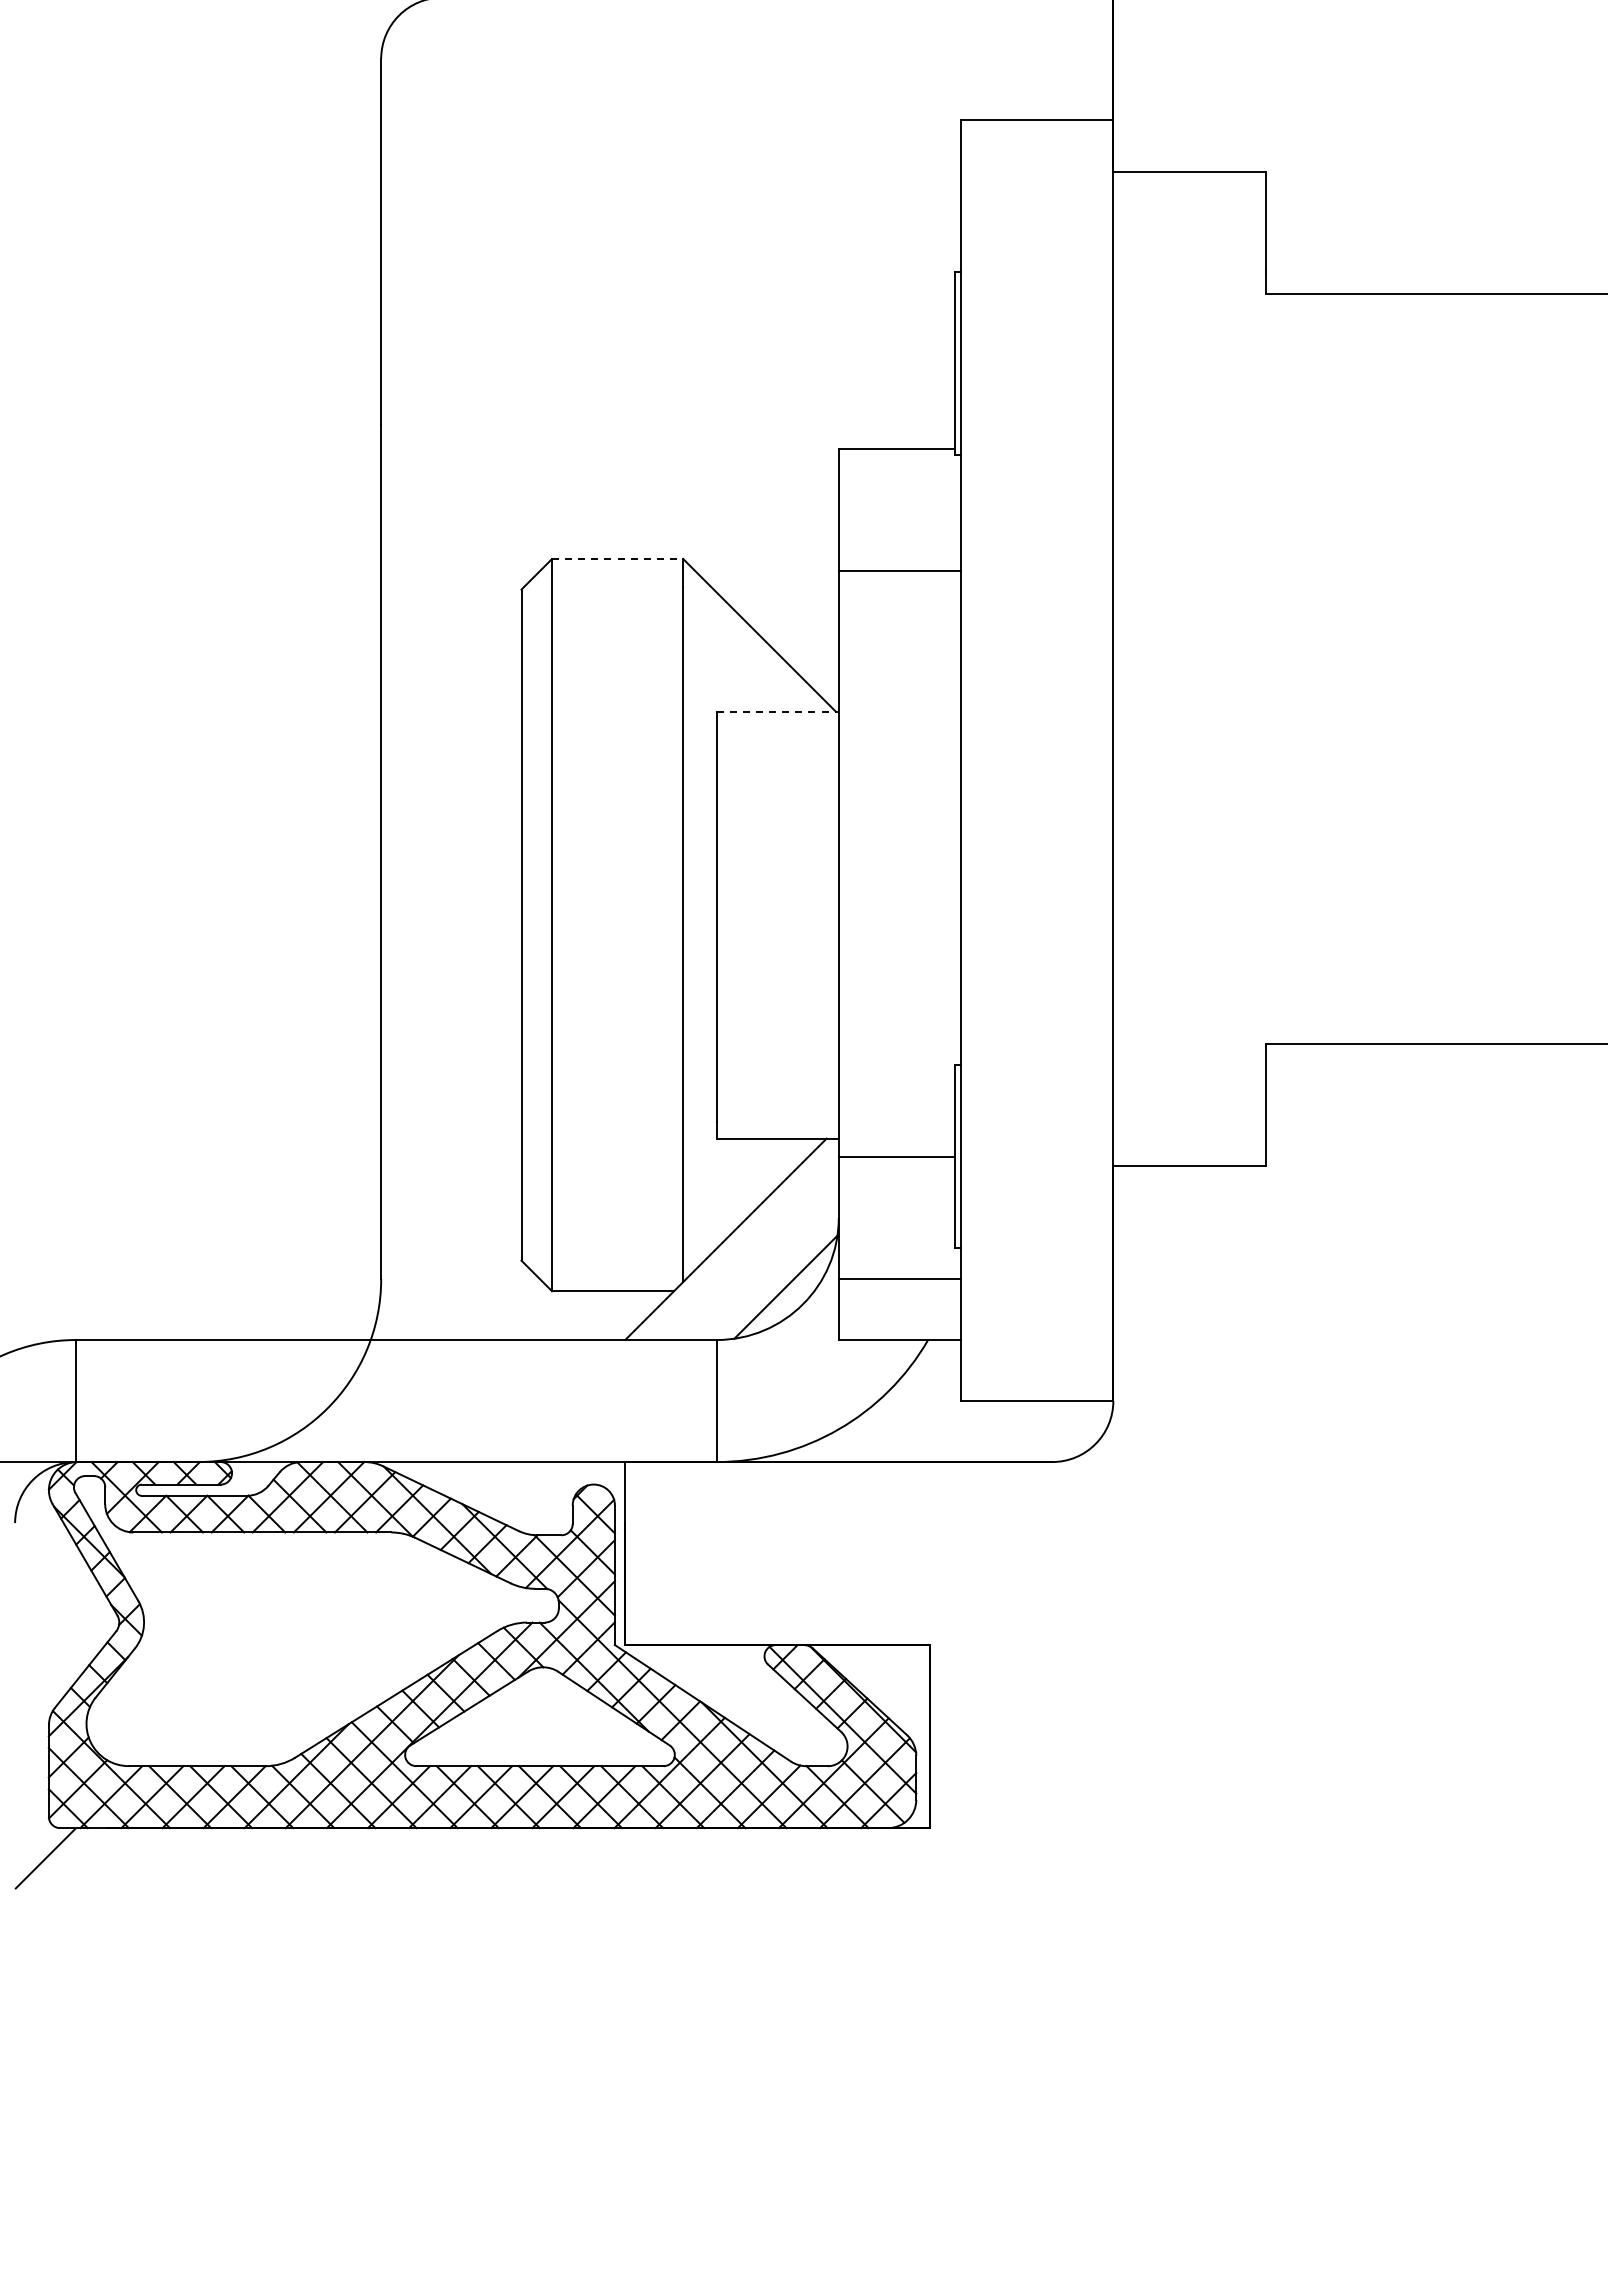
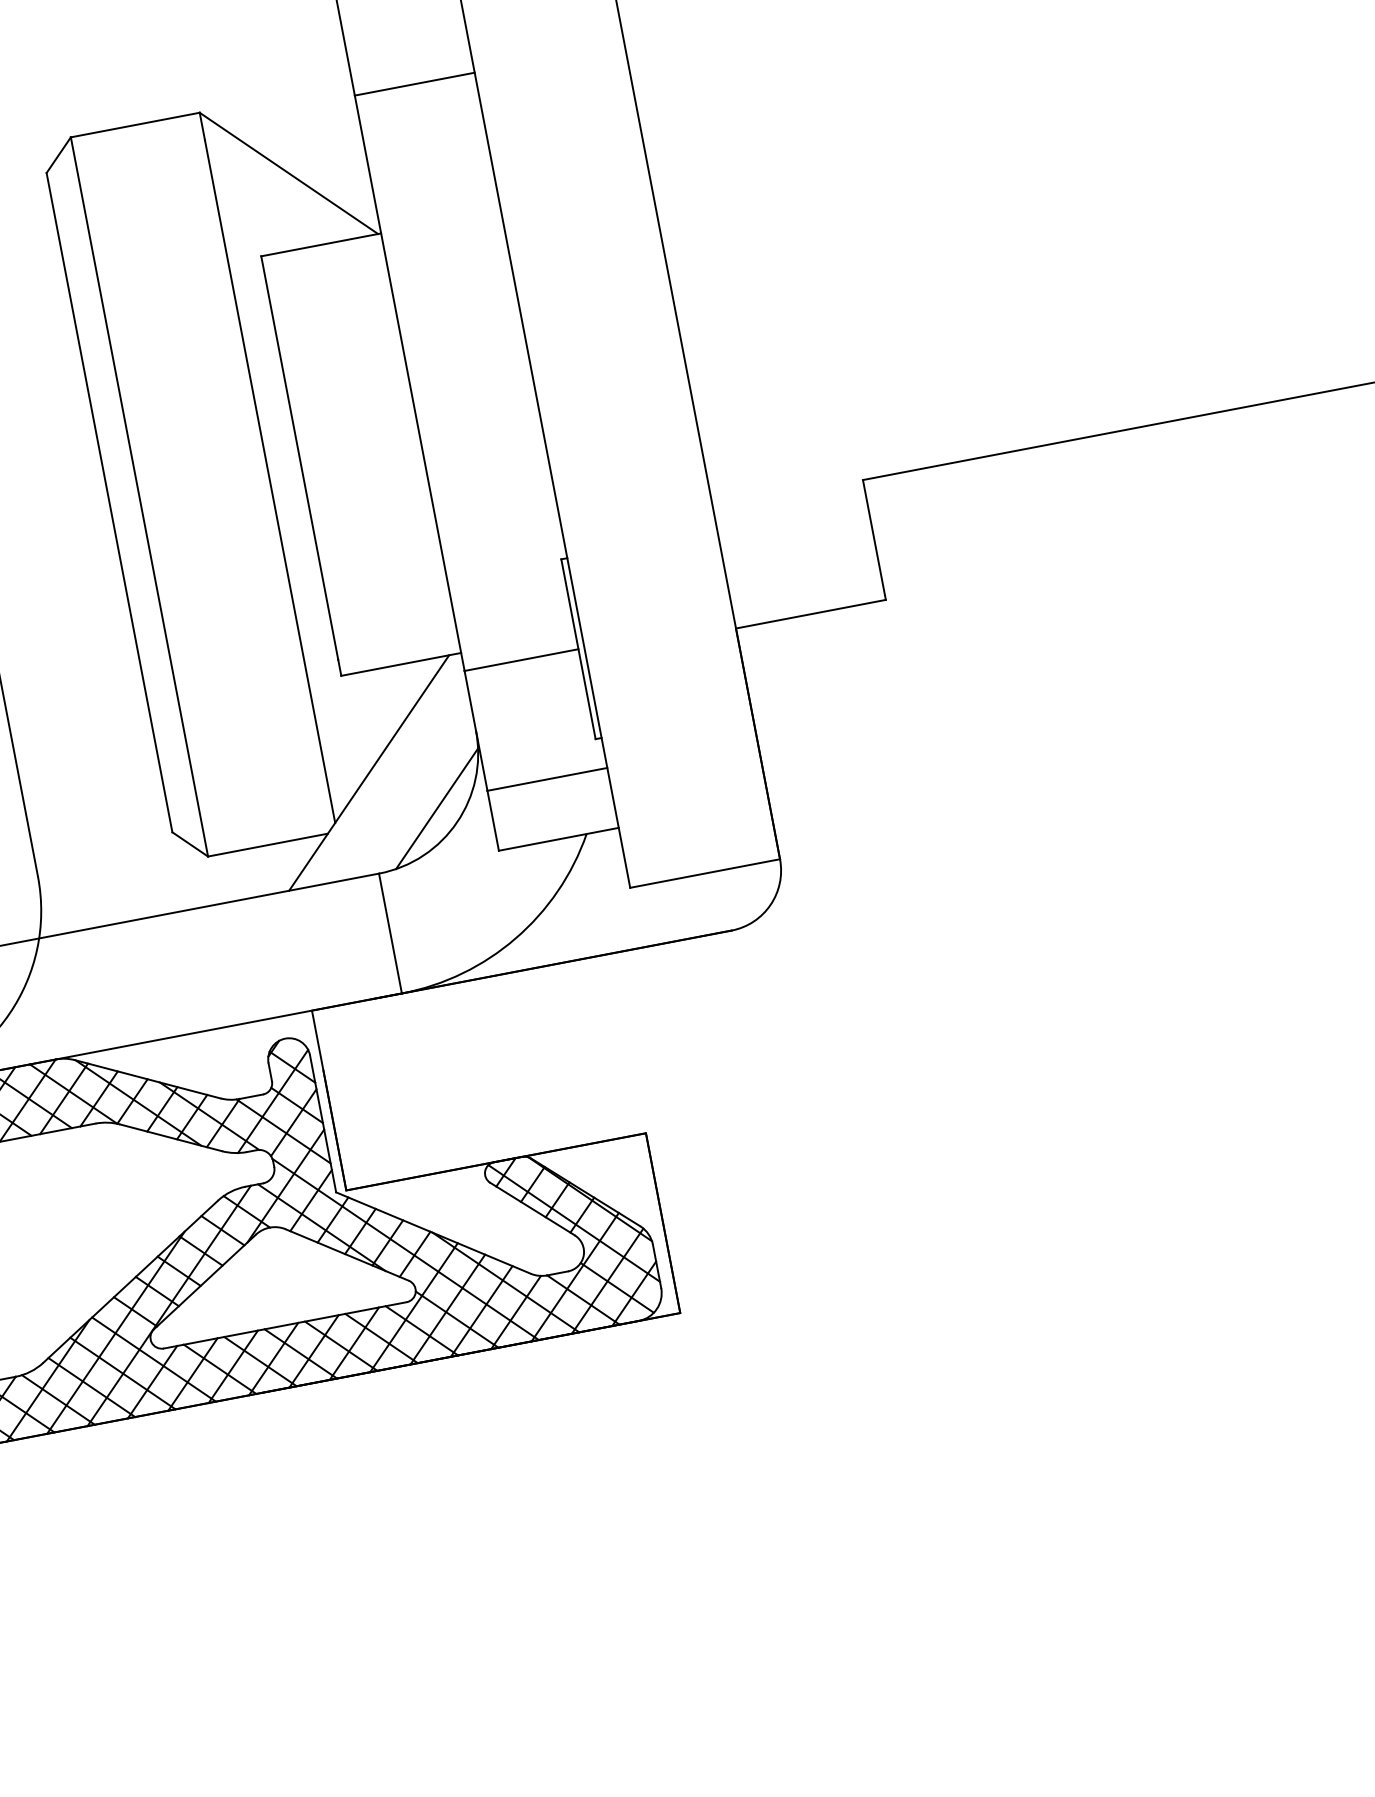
line: (617, 559) -> (135, 125), dashed -> solid
line: (778, 711) -> (321, 244), dashed -> solid

